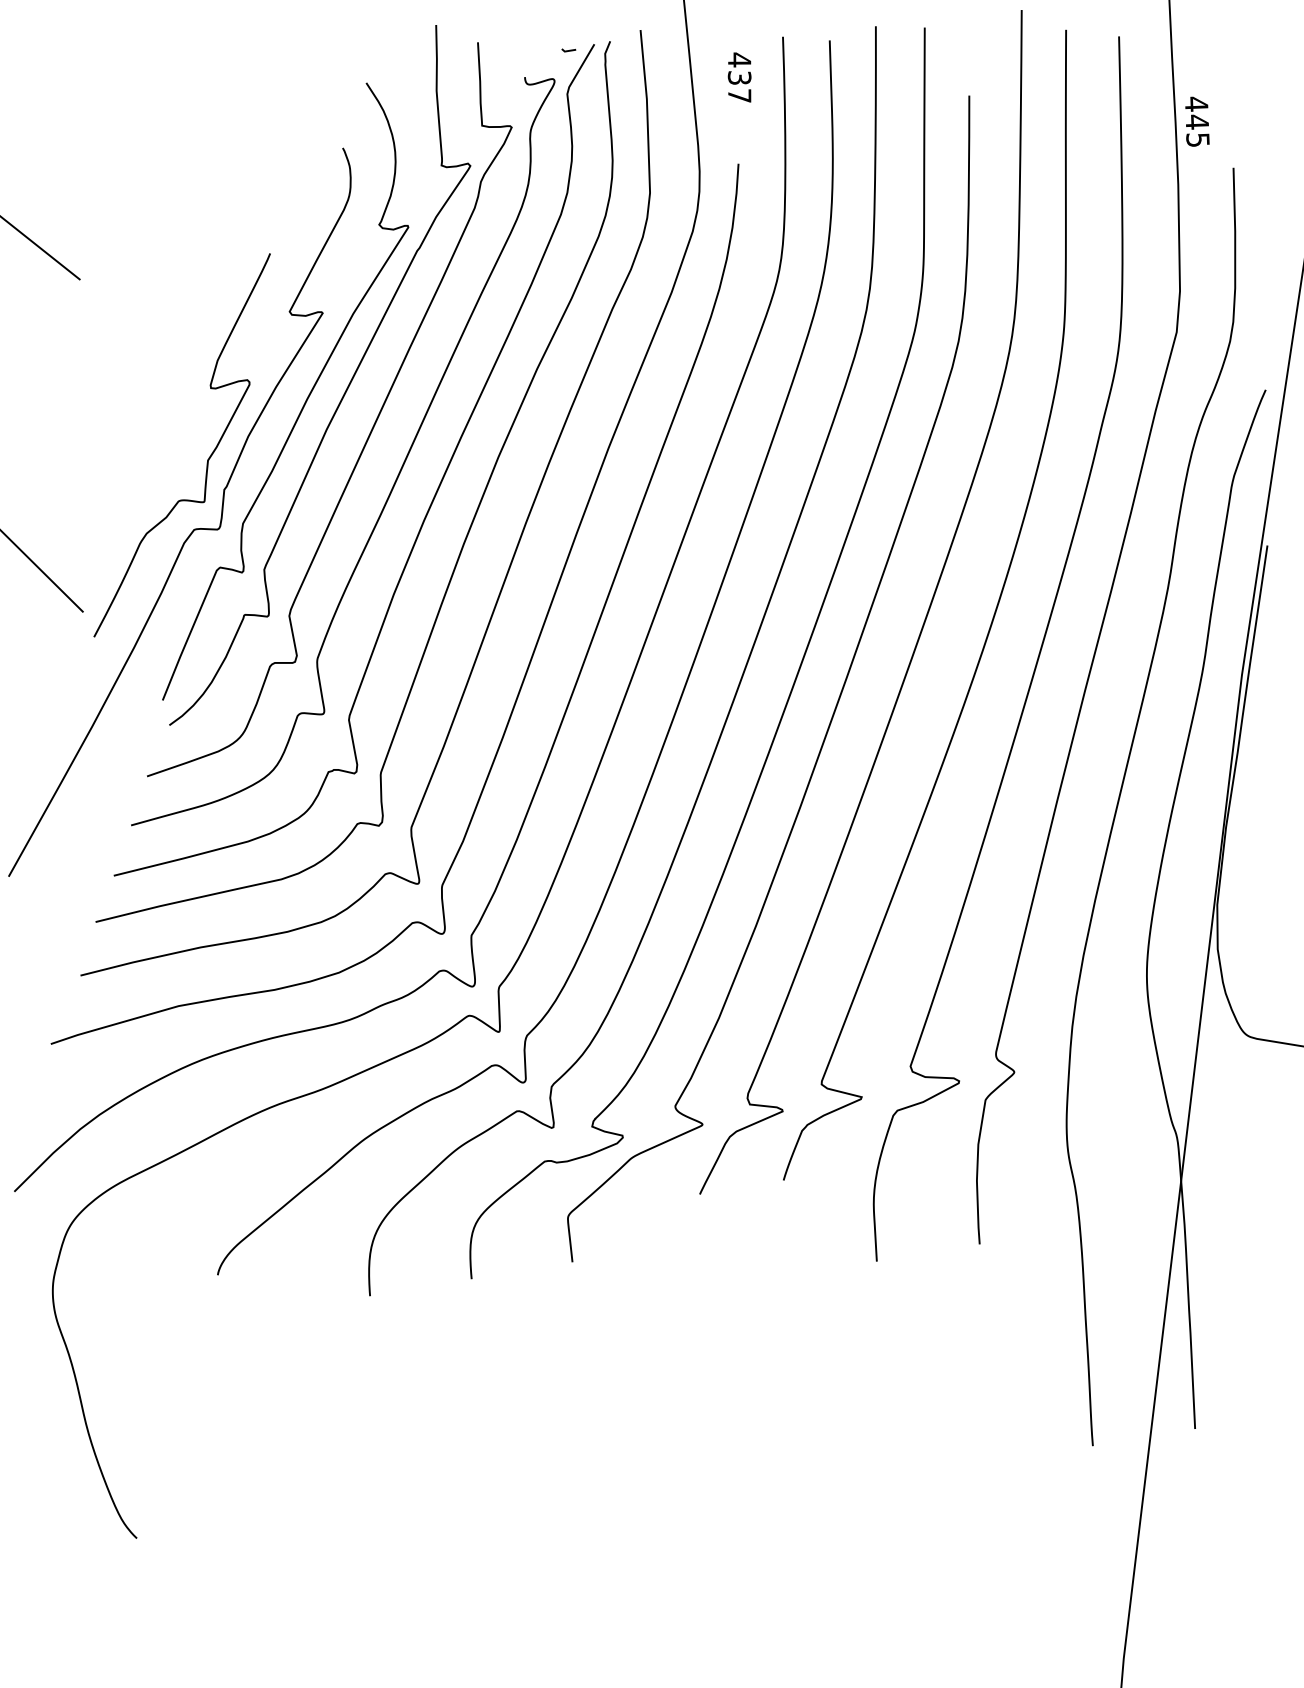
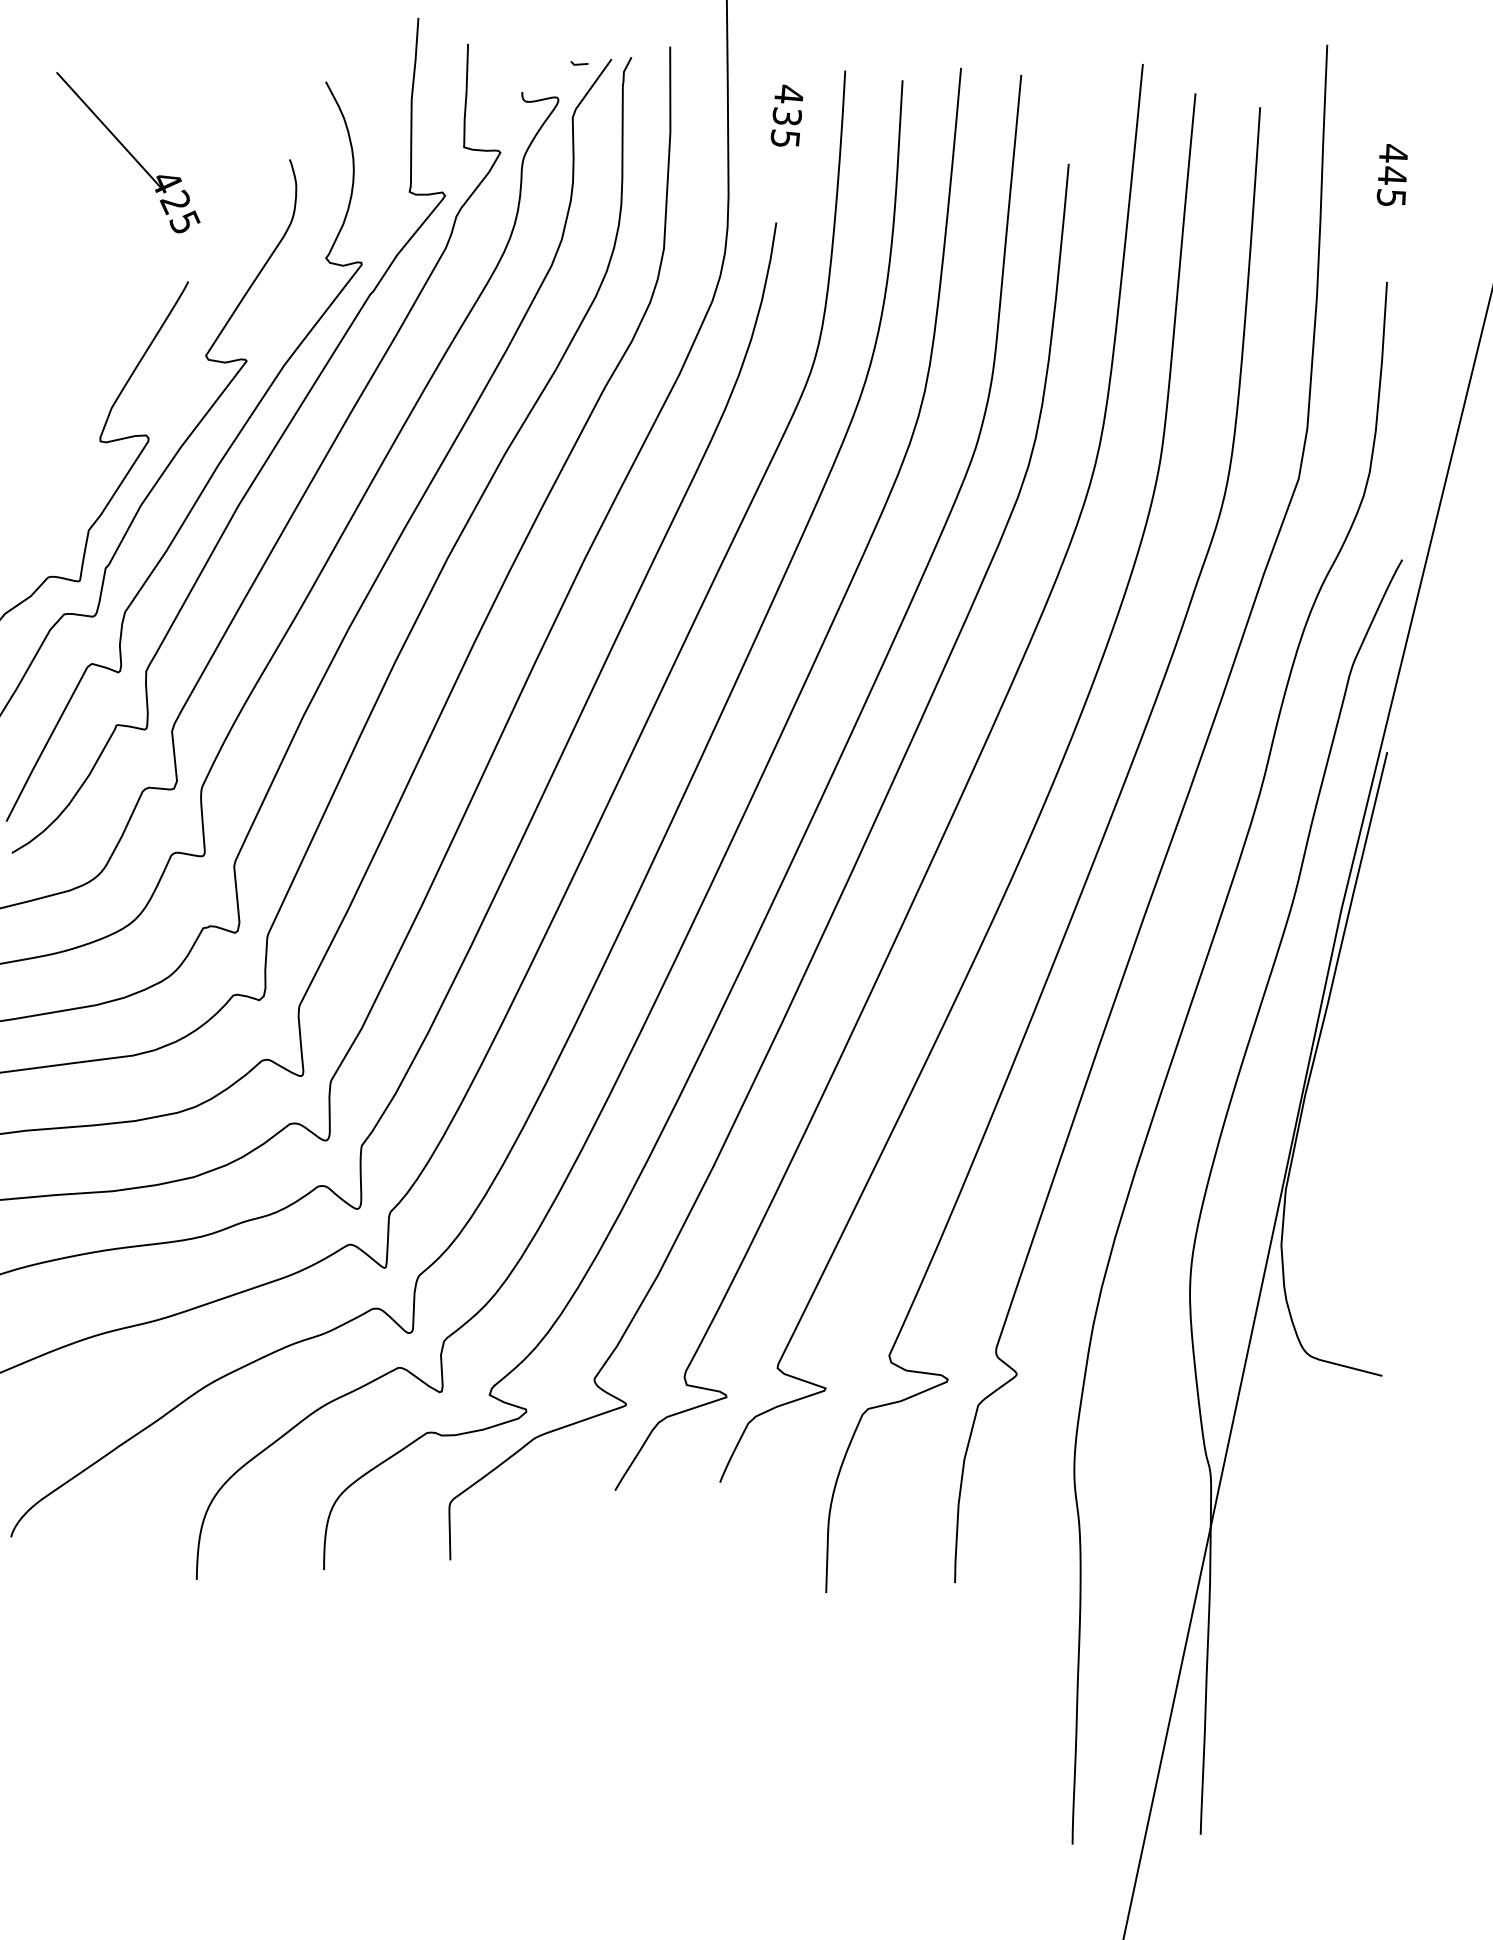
text: (739, 95) -> (785, 138), 437 -> 435
text: (1197, 121) -> (1392, 175), moved
part: (212, 154) -> (128, 153), added

